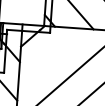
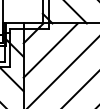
line: (50, 56) -> (50, 50), added

